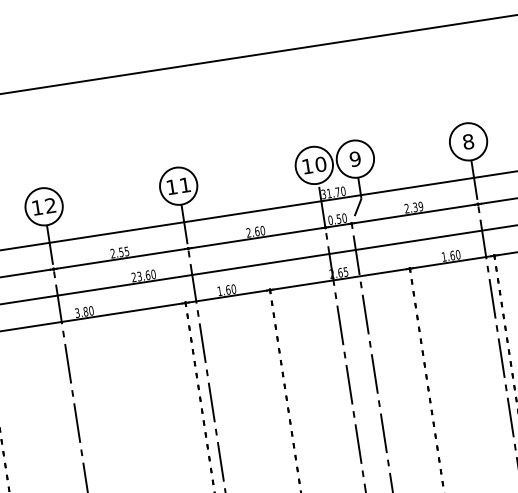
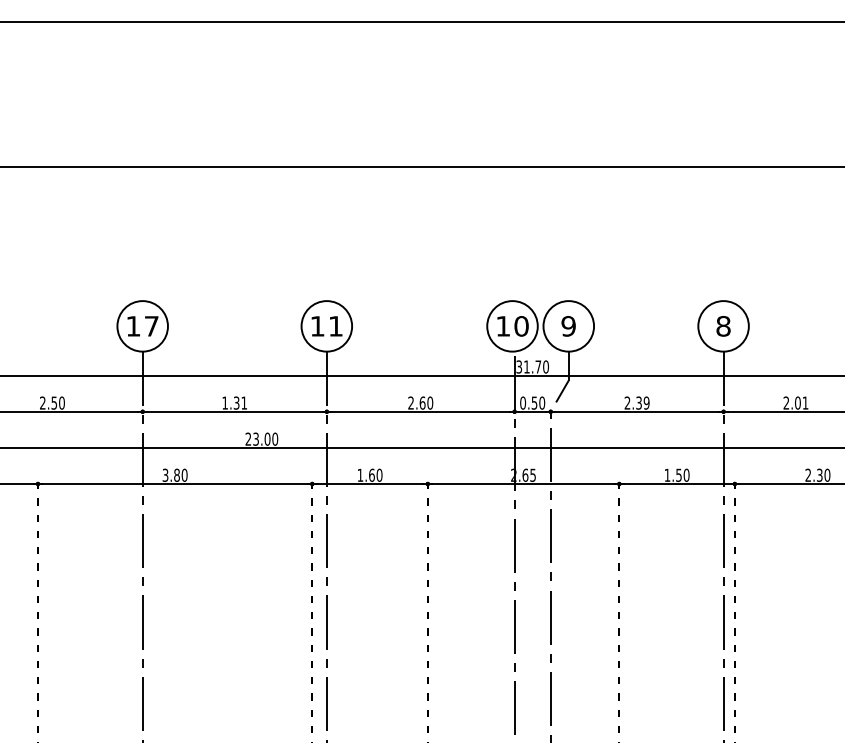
text: (50, 205) -> (151, 326), 12 -> 17
text: (119, 252) -> (234, 402), 2.55 -> 1.31
text: (452, 255) -> (678, 474), 1.60 -> 1.50
text: (147, 274) -> (267, 438), 23.60 -> 23.00

